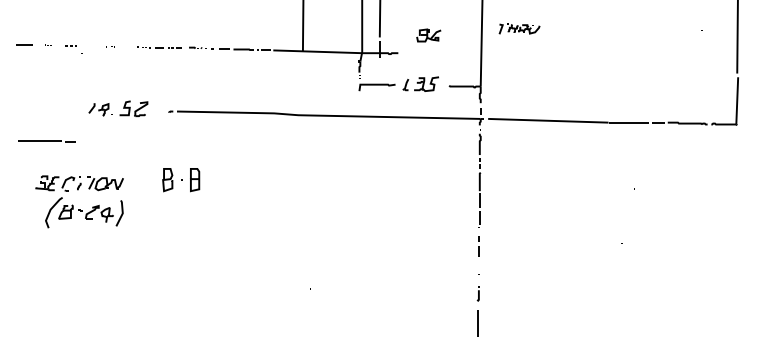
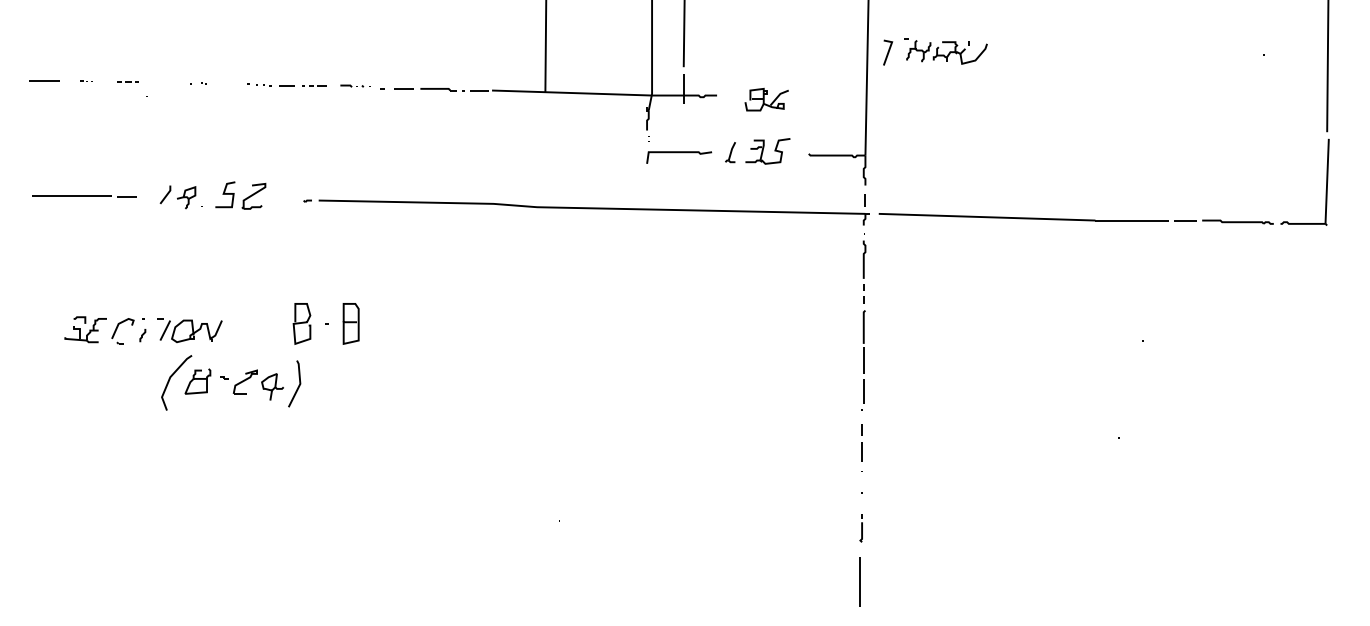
part: (519, 28) -> (935, 51), size x1.43
part: (428, 35) -> (766, 99), moved
line: (46, 141) -> (83, 196), moved
part: (84, 212) -> (231, 382), moved

